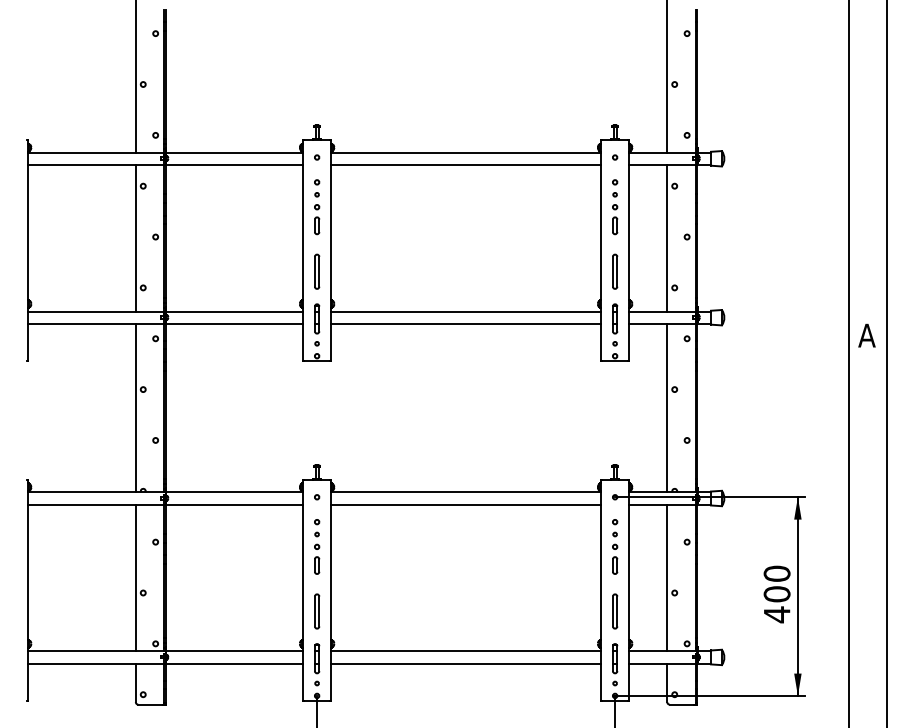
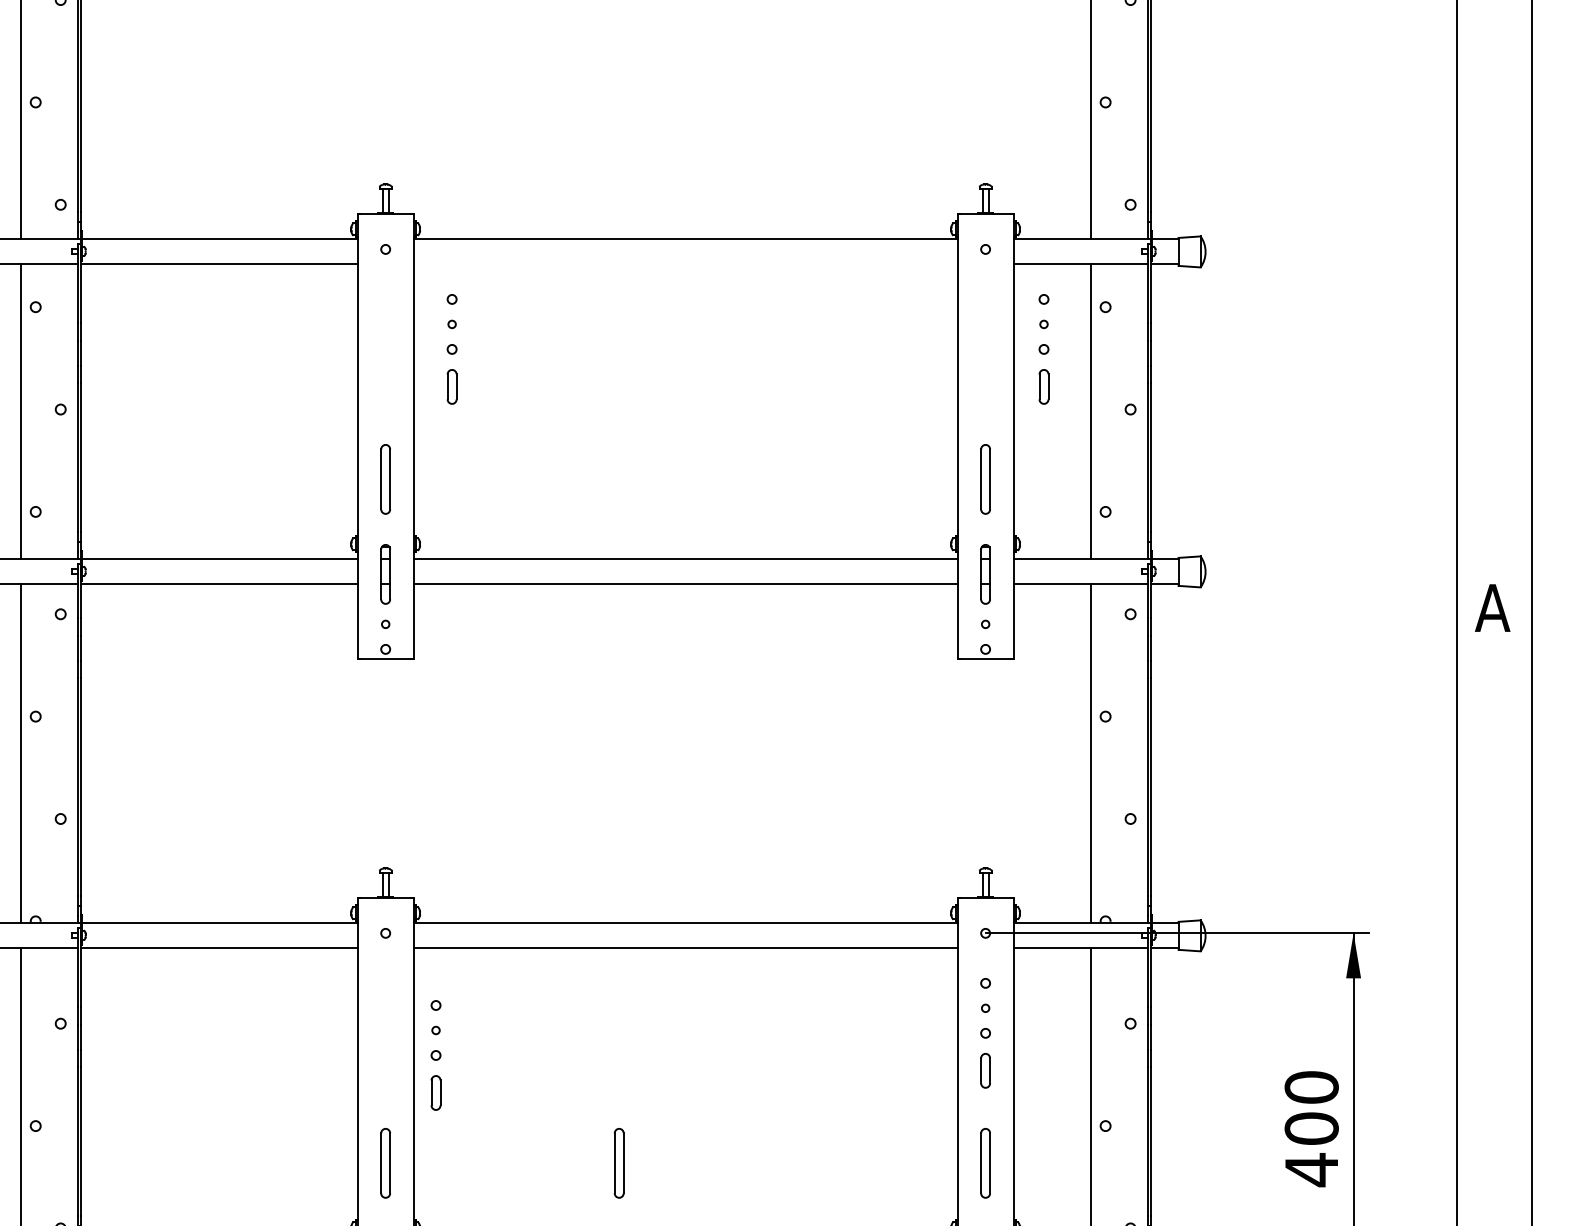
line: (466, 164) -> (686, 263), removed
part: (317, 207) -> (452, 350), moved
part: (615, 207) -> (1044, 350), moved
part: (317, 546) -> (436, 1054), moved
part: (433, 611) -> (620, 1163), added

